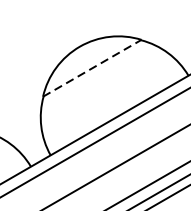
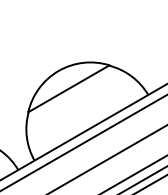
line: (91, 67) -> (68, 88), dashed -> solid

